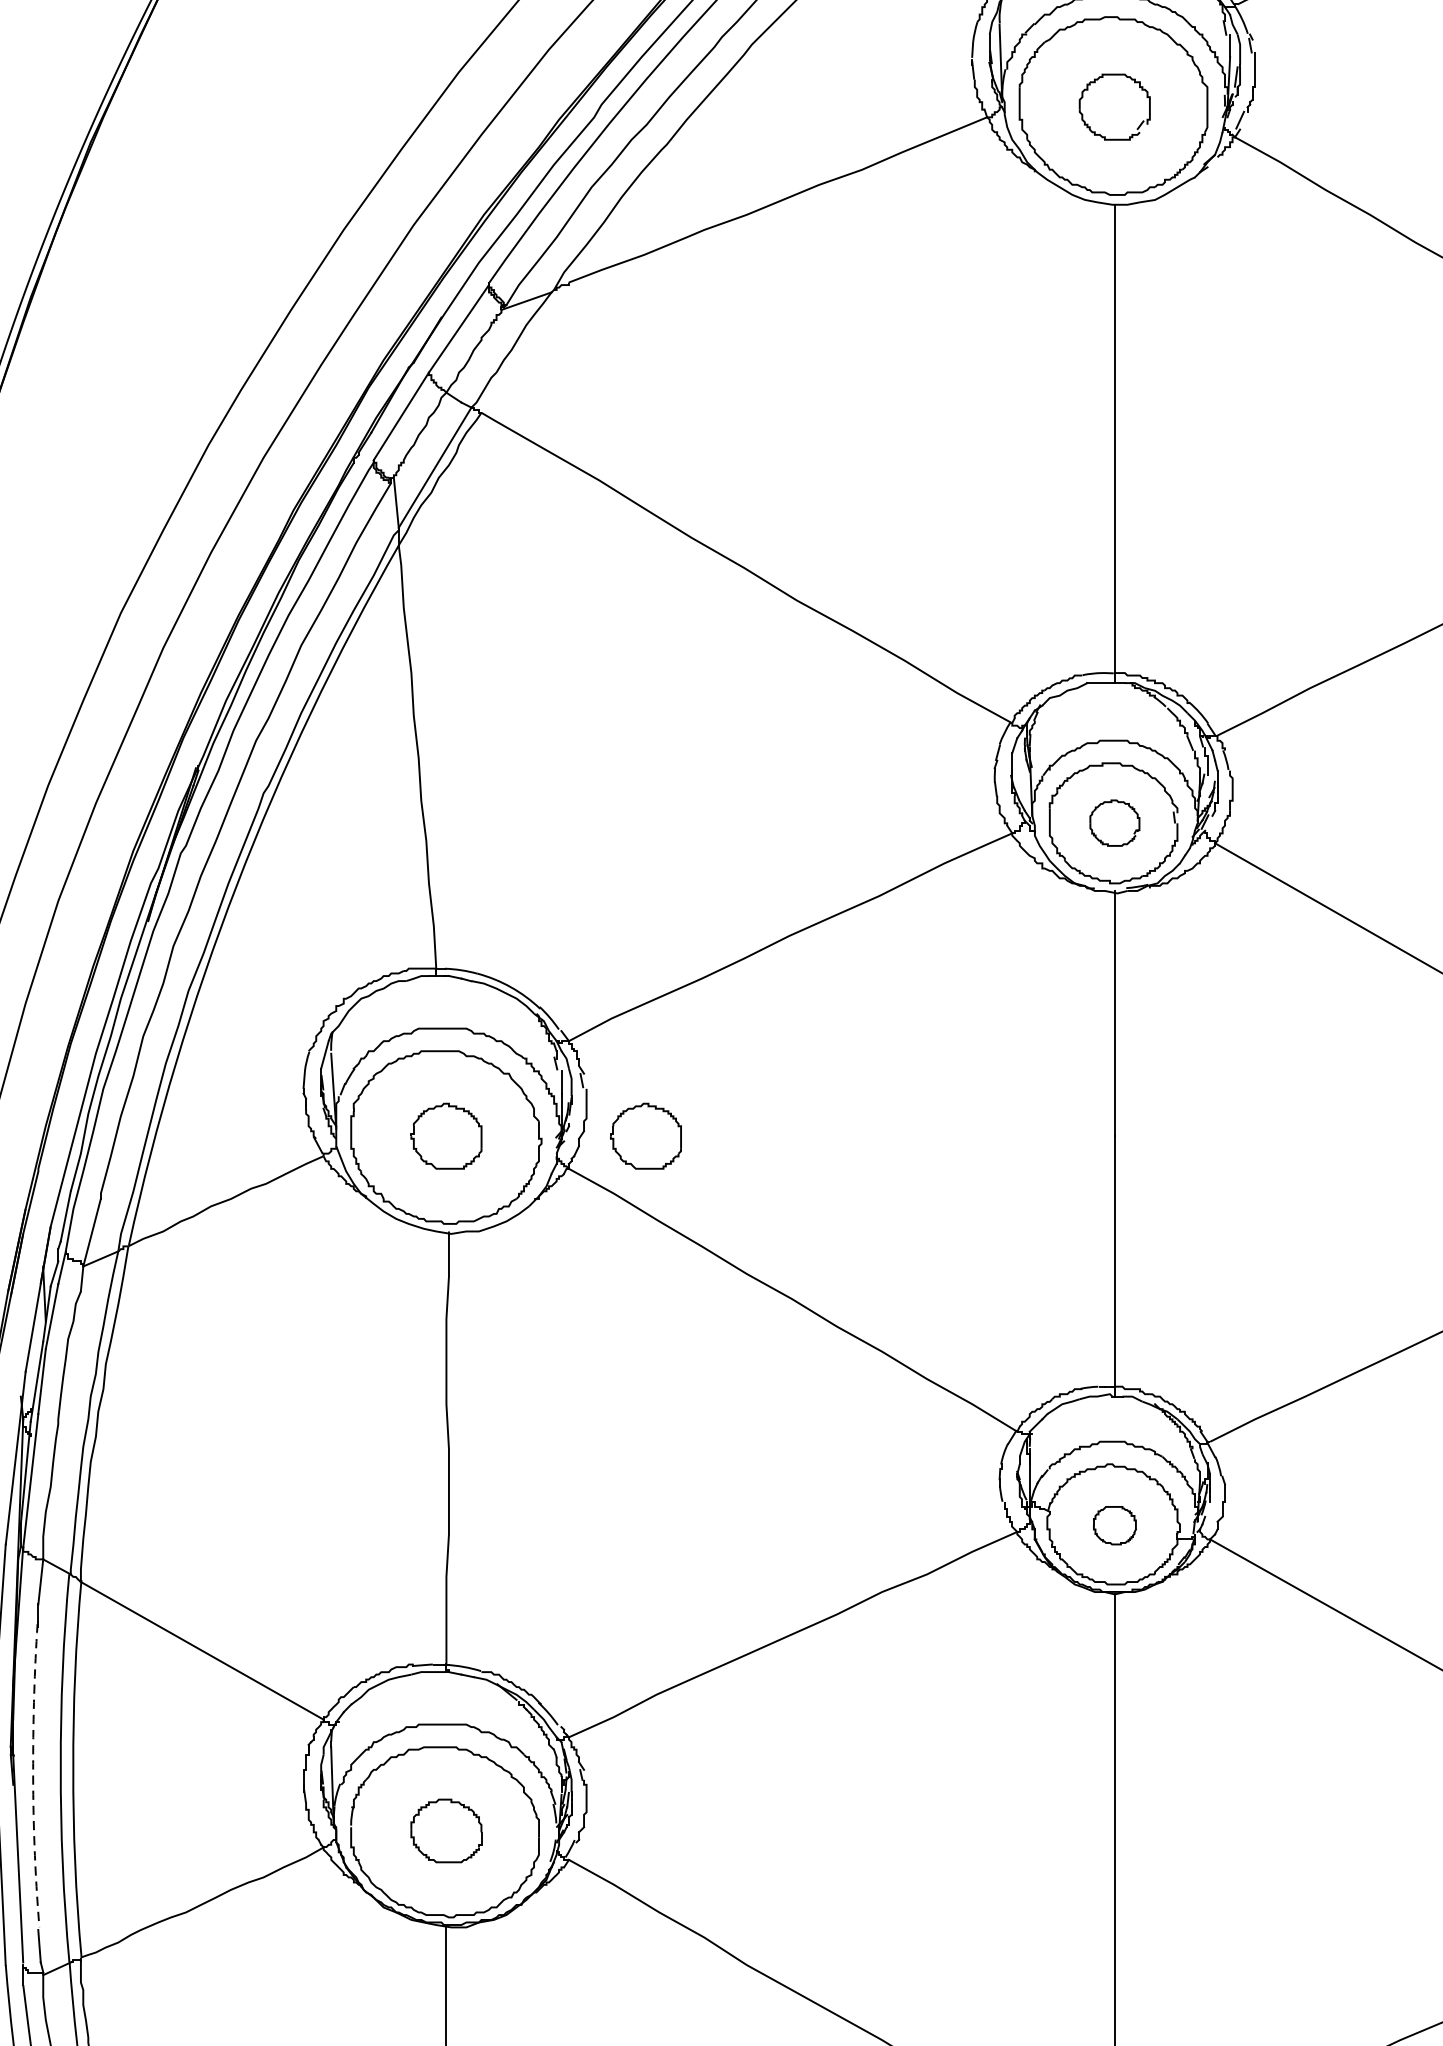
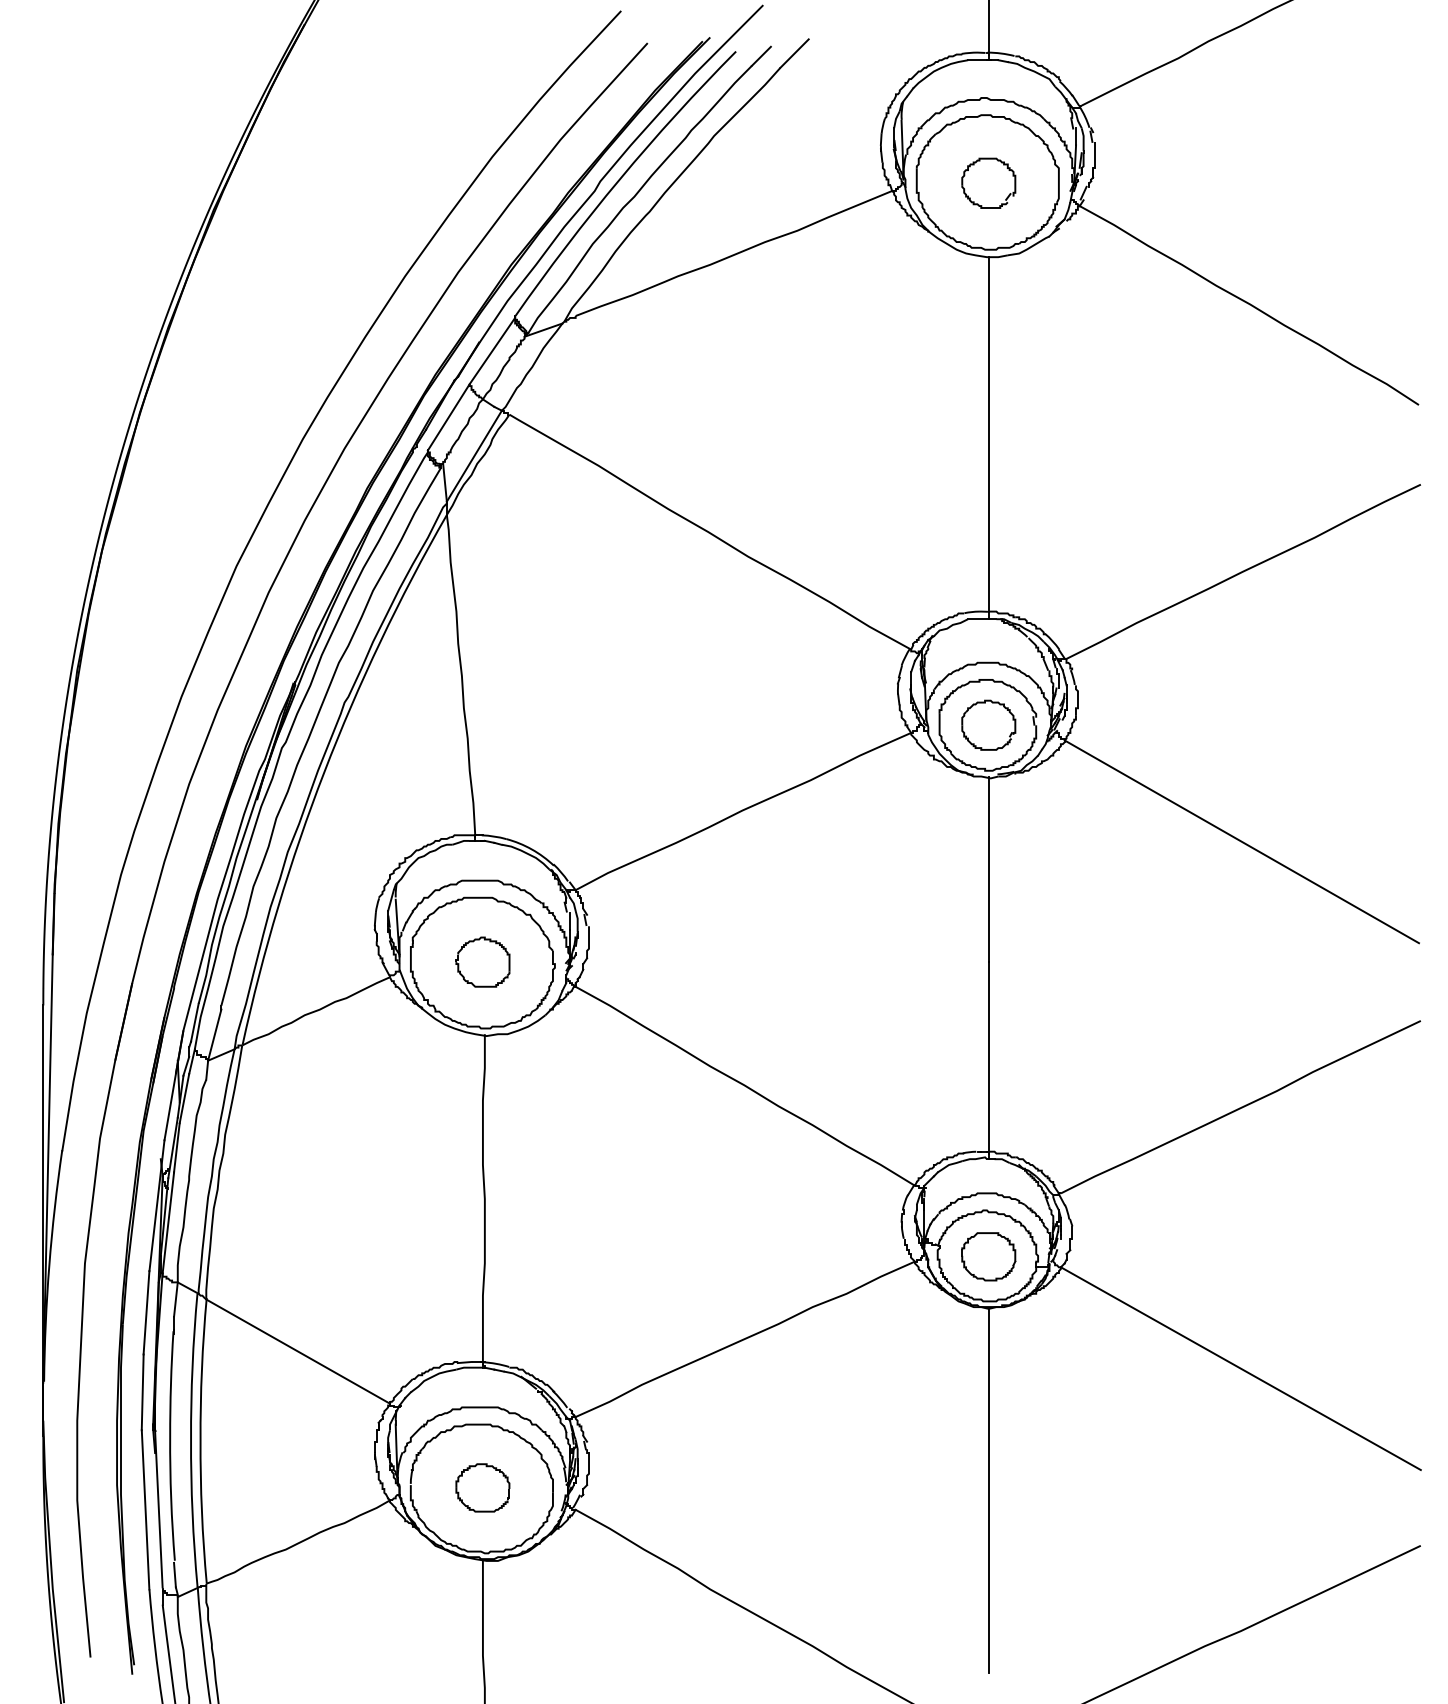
part: (1114, 822) -> (988, 724), size x1.43
part: (645, 1135) -> (633, 961), removed
part: (1114, 1525) -> (988, 1256), size x1.67
line: (33, 1773) -> (170, 1444), dashed -> solid

